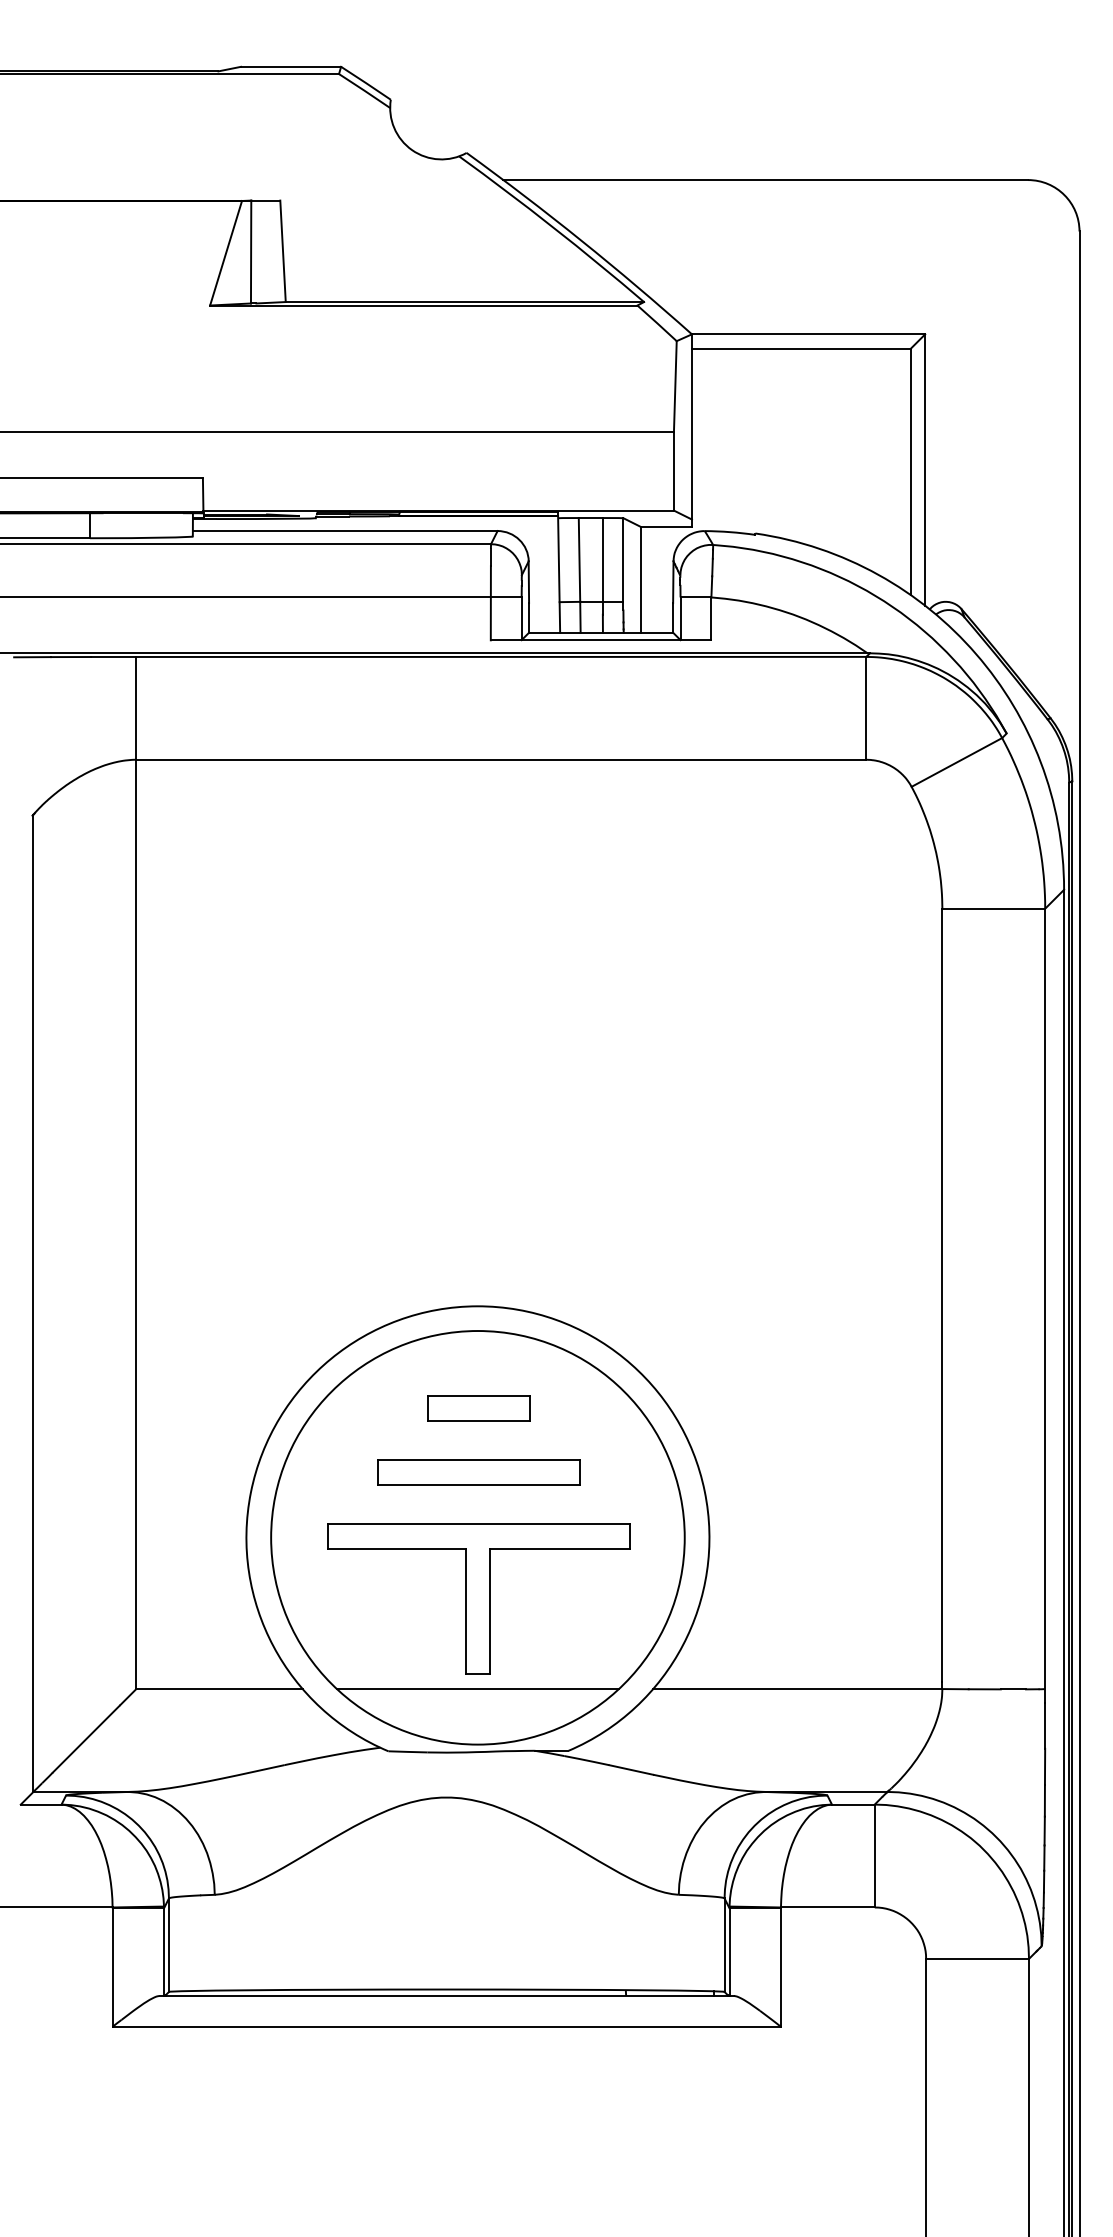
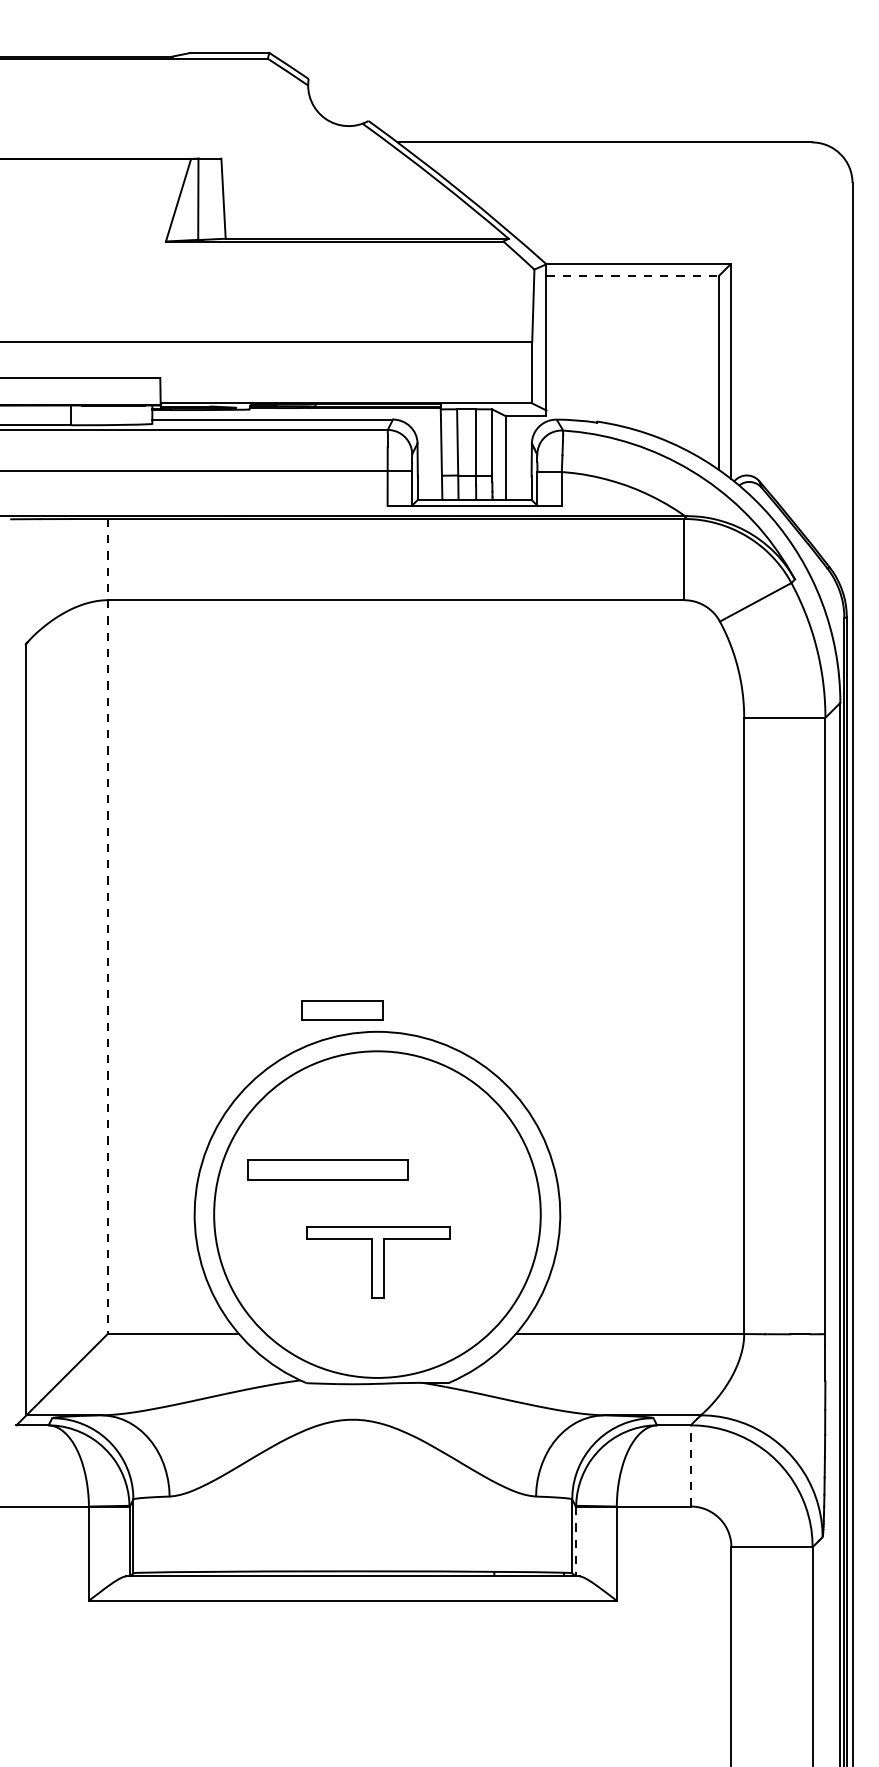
line: (802, 348) -> (633, 275), solid -> dashed
line: (136, 1172) -> (107, 926), solid -> dashed
part: (479, 1408) -> (342, 1010), moved
part: (477, 1471) -> (327, 1169), moved
part: (477, 1598) -> (377, 1262), size x0.6
line: (477, 1689) -> (377, 1334), removed
line: (874, 1855) -> (690, 1465), solid -> dashed
line: (729, 1951) -> (576, 1541), solid -> dashed

